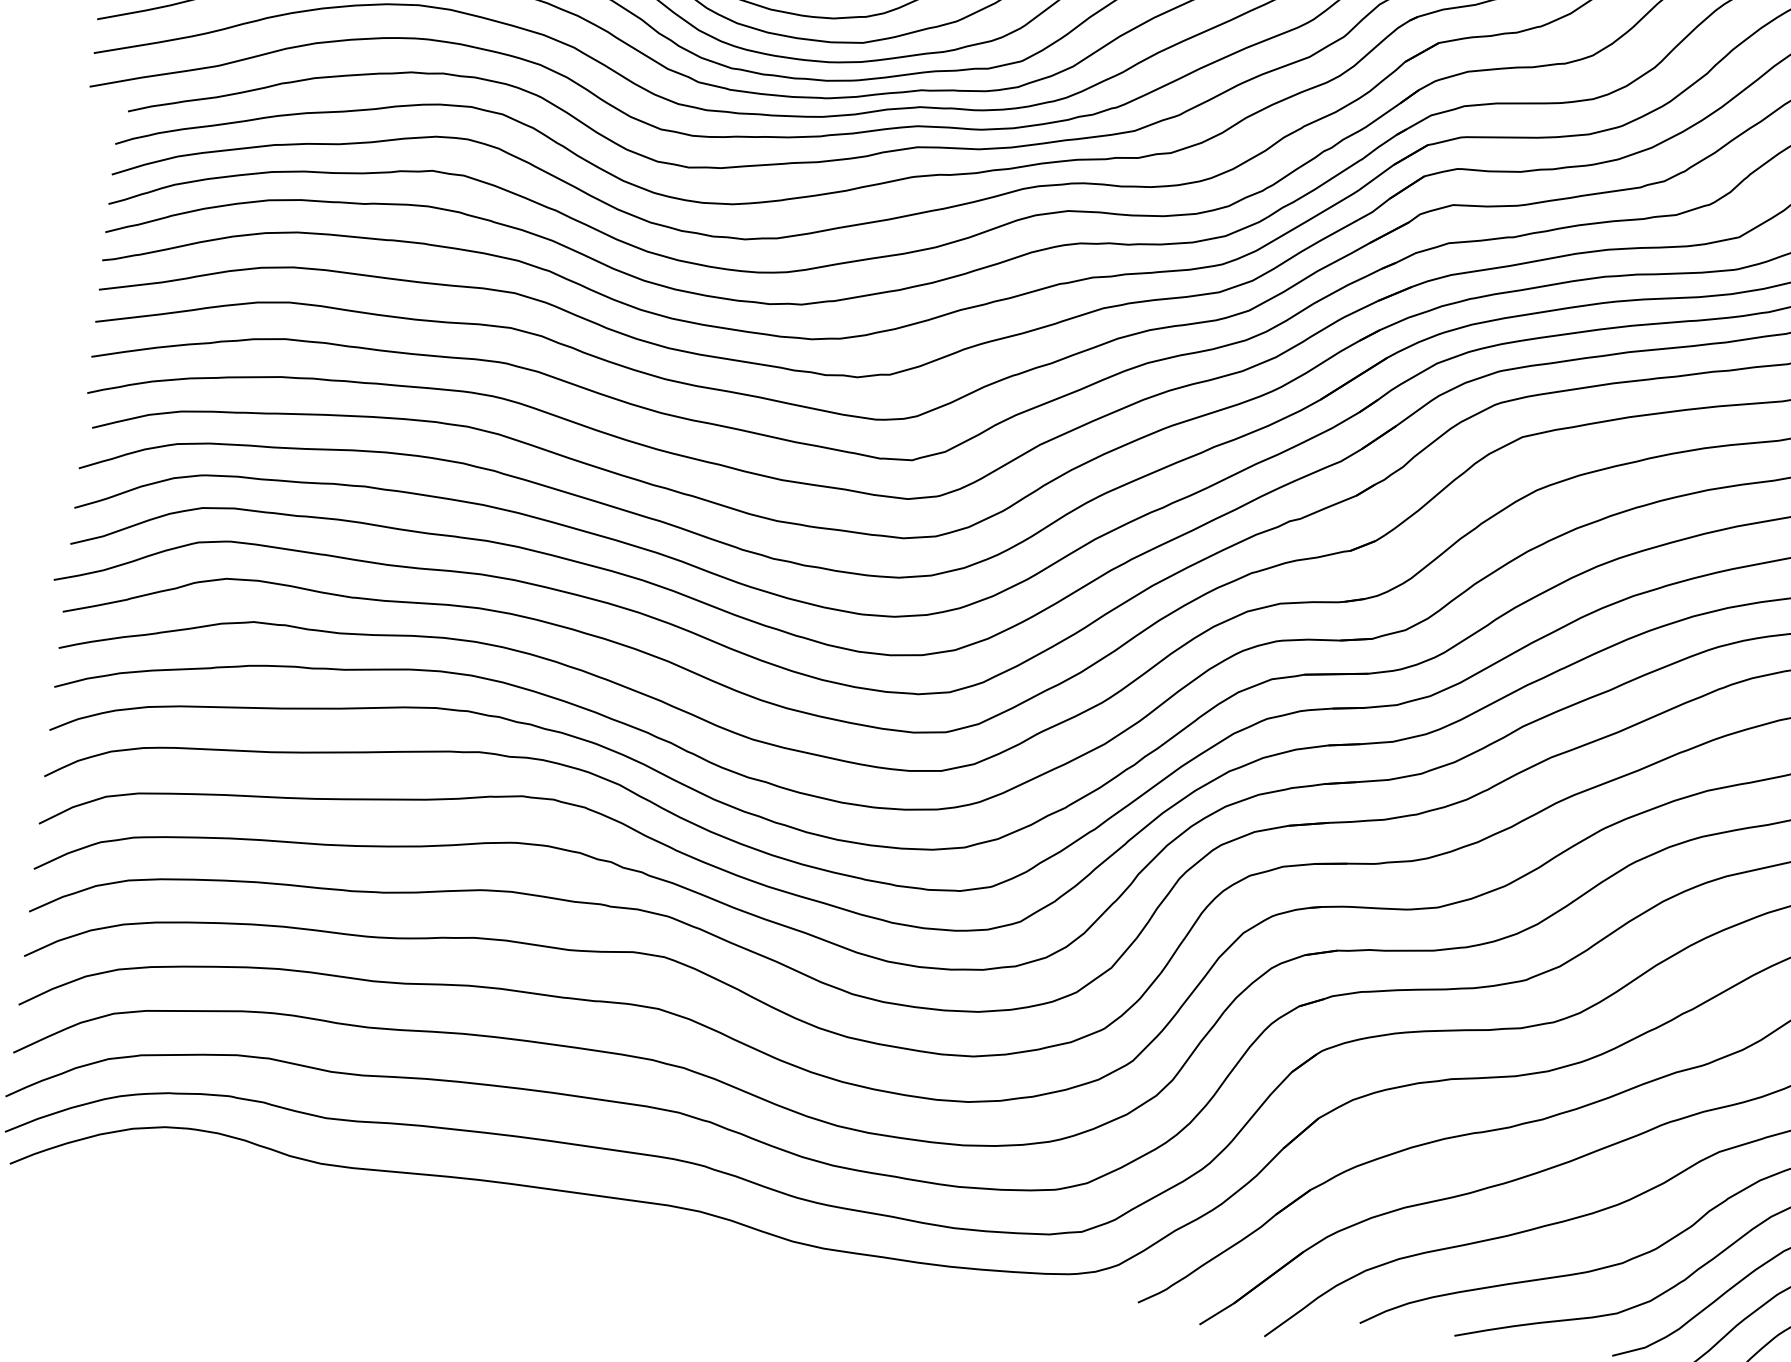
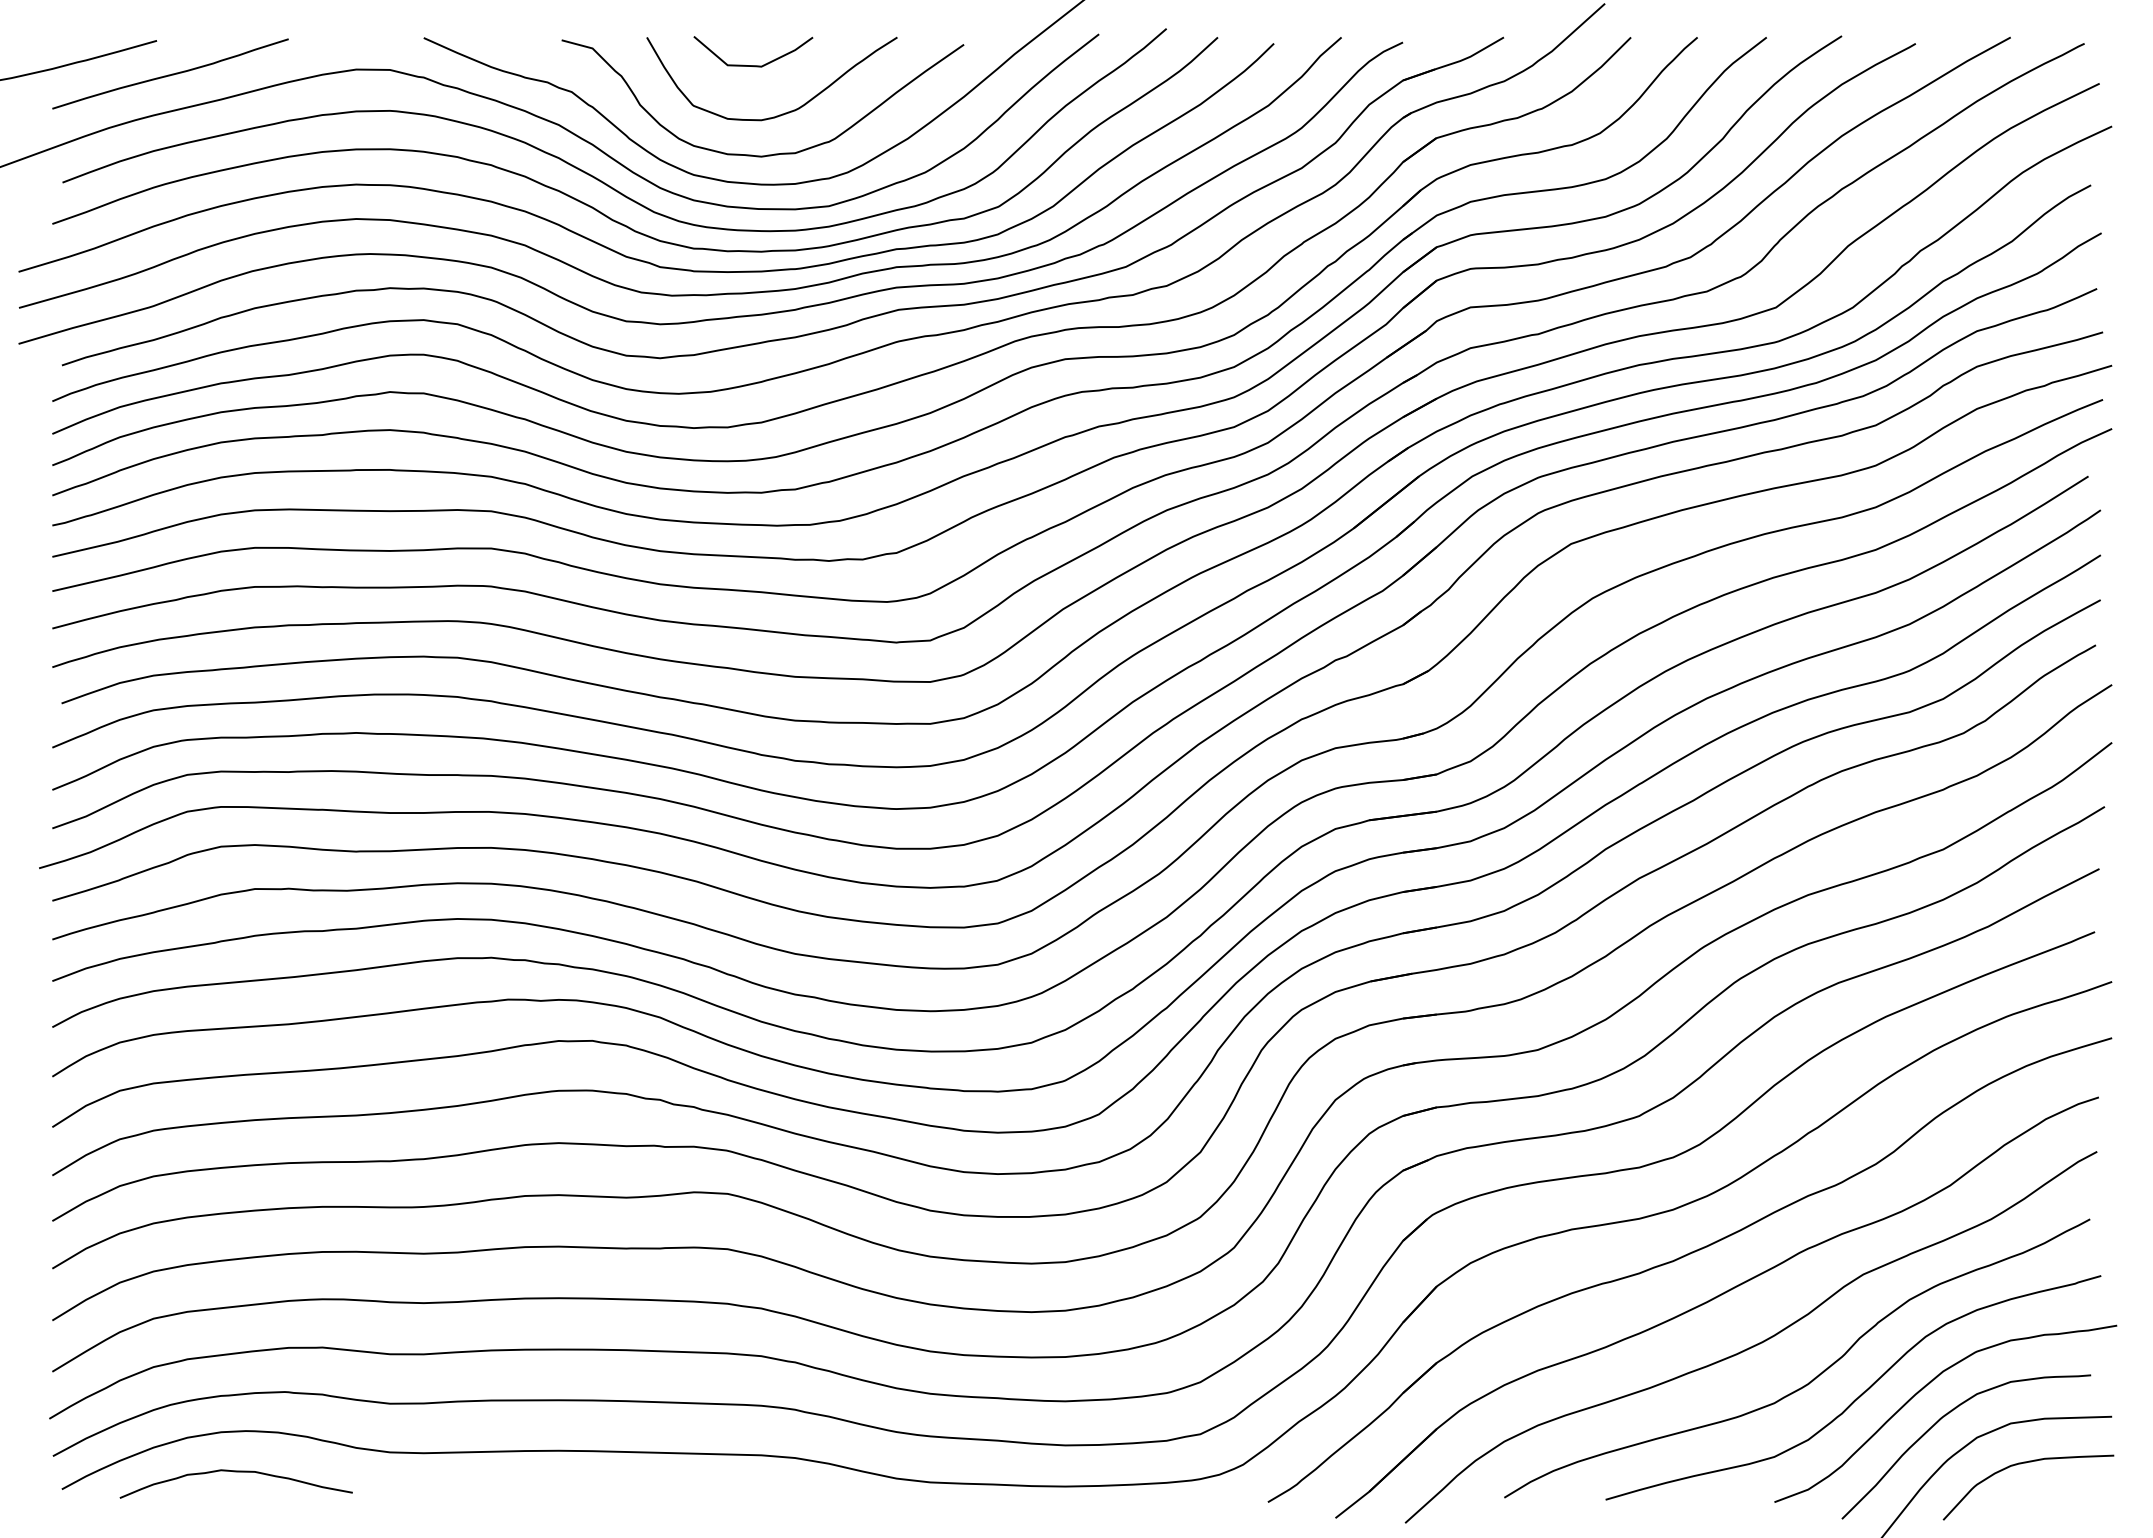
curve: (174, 1166) -> (235, 1472), added

